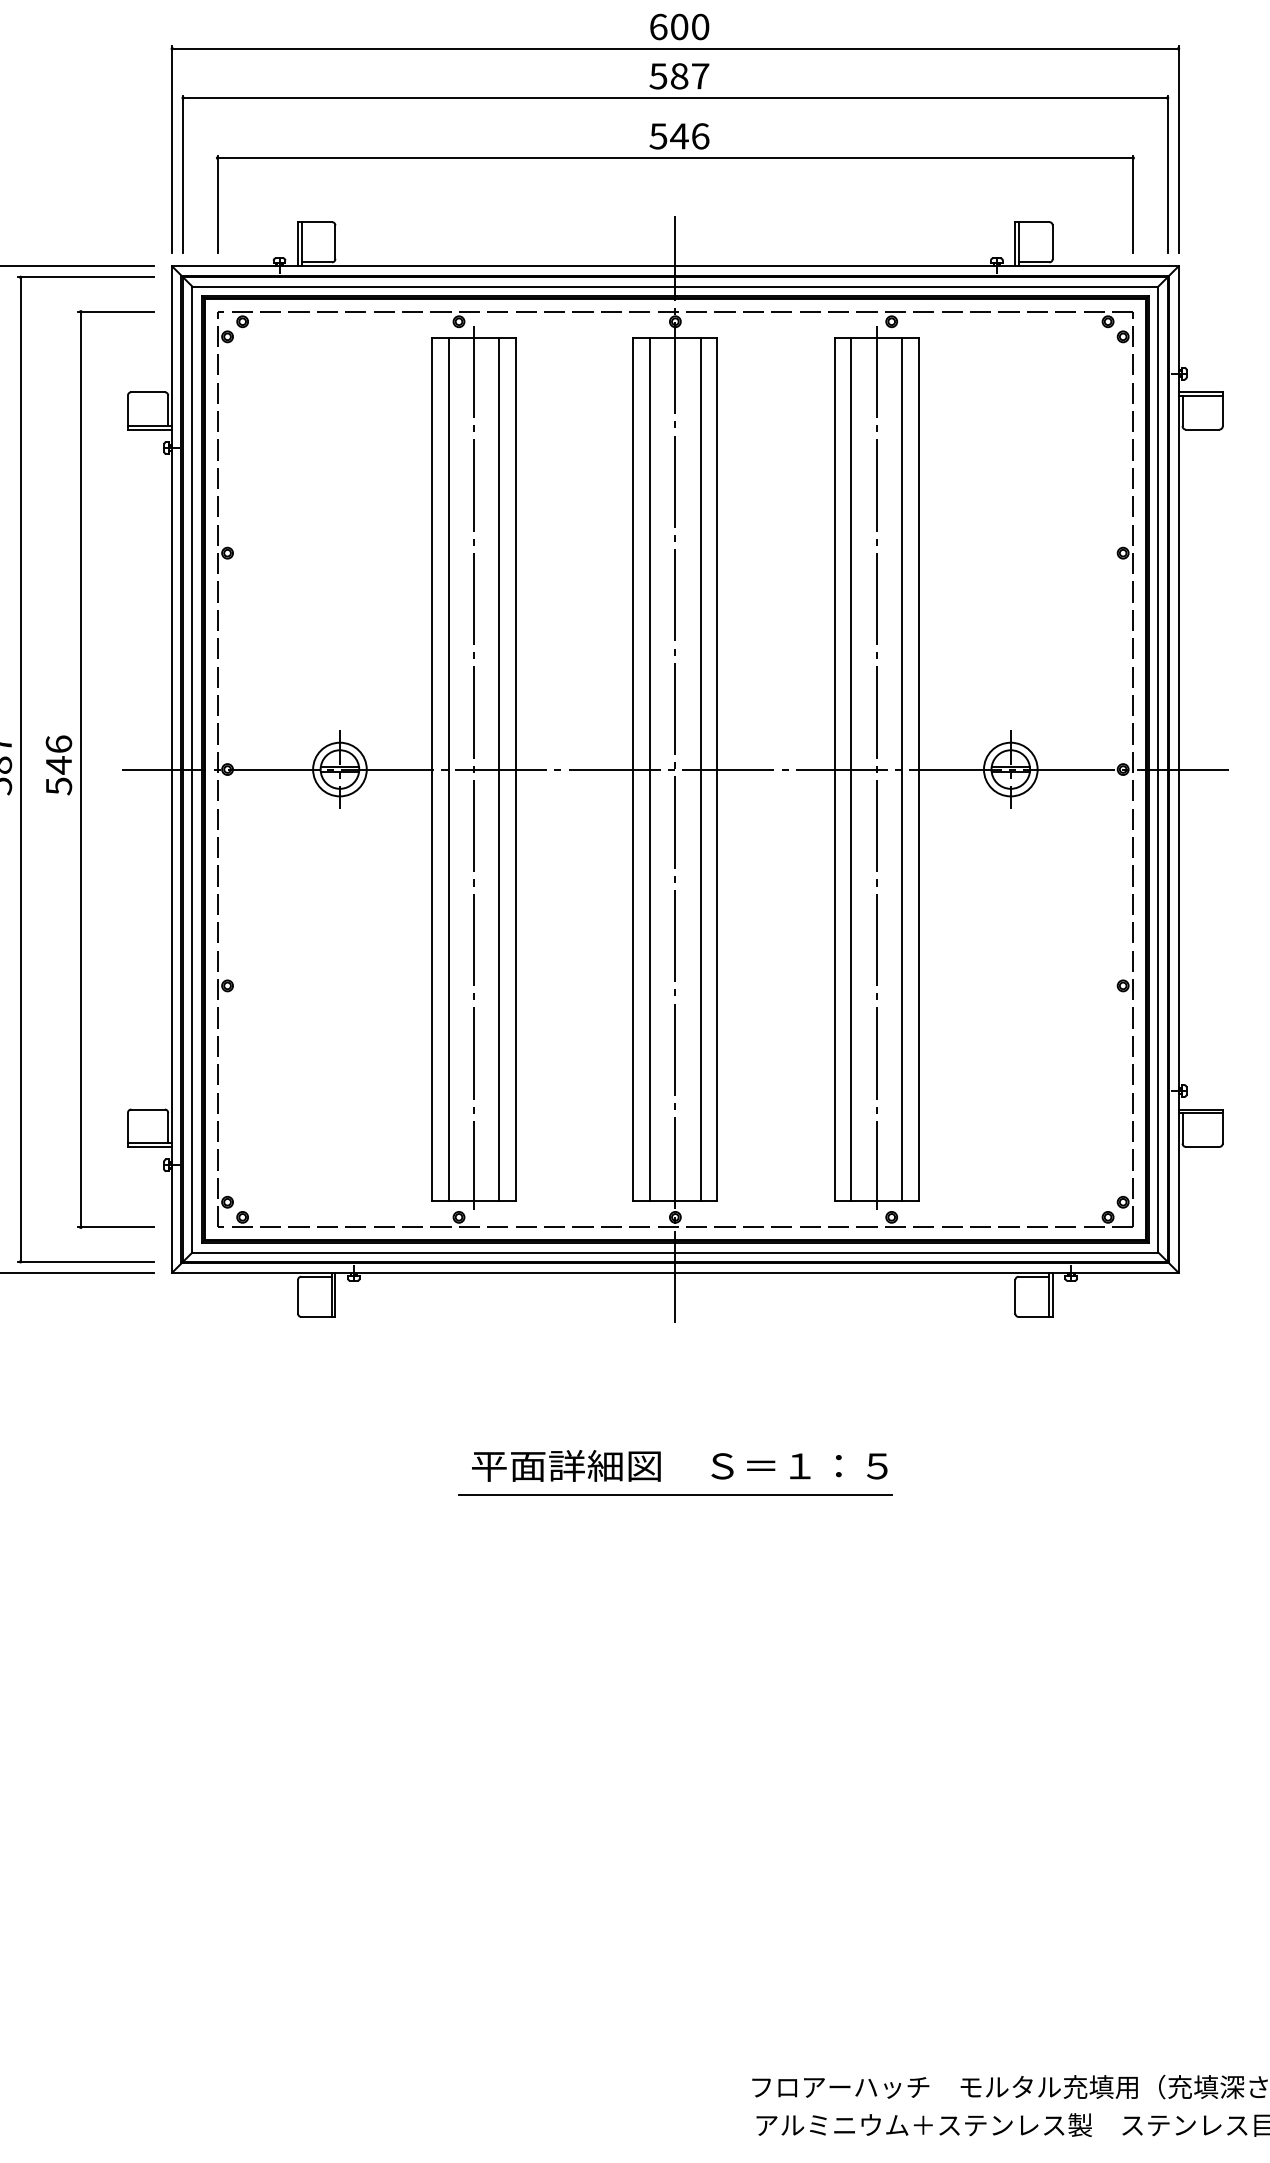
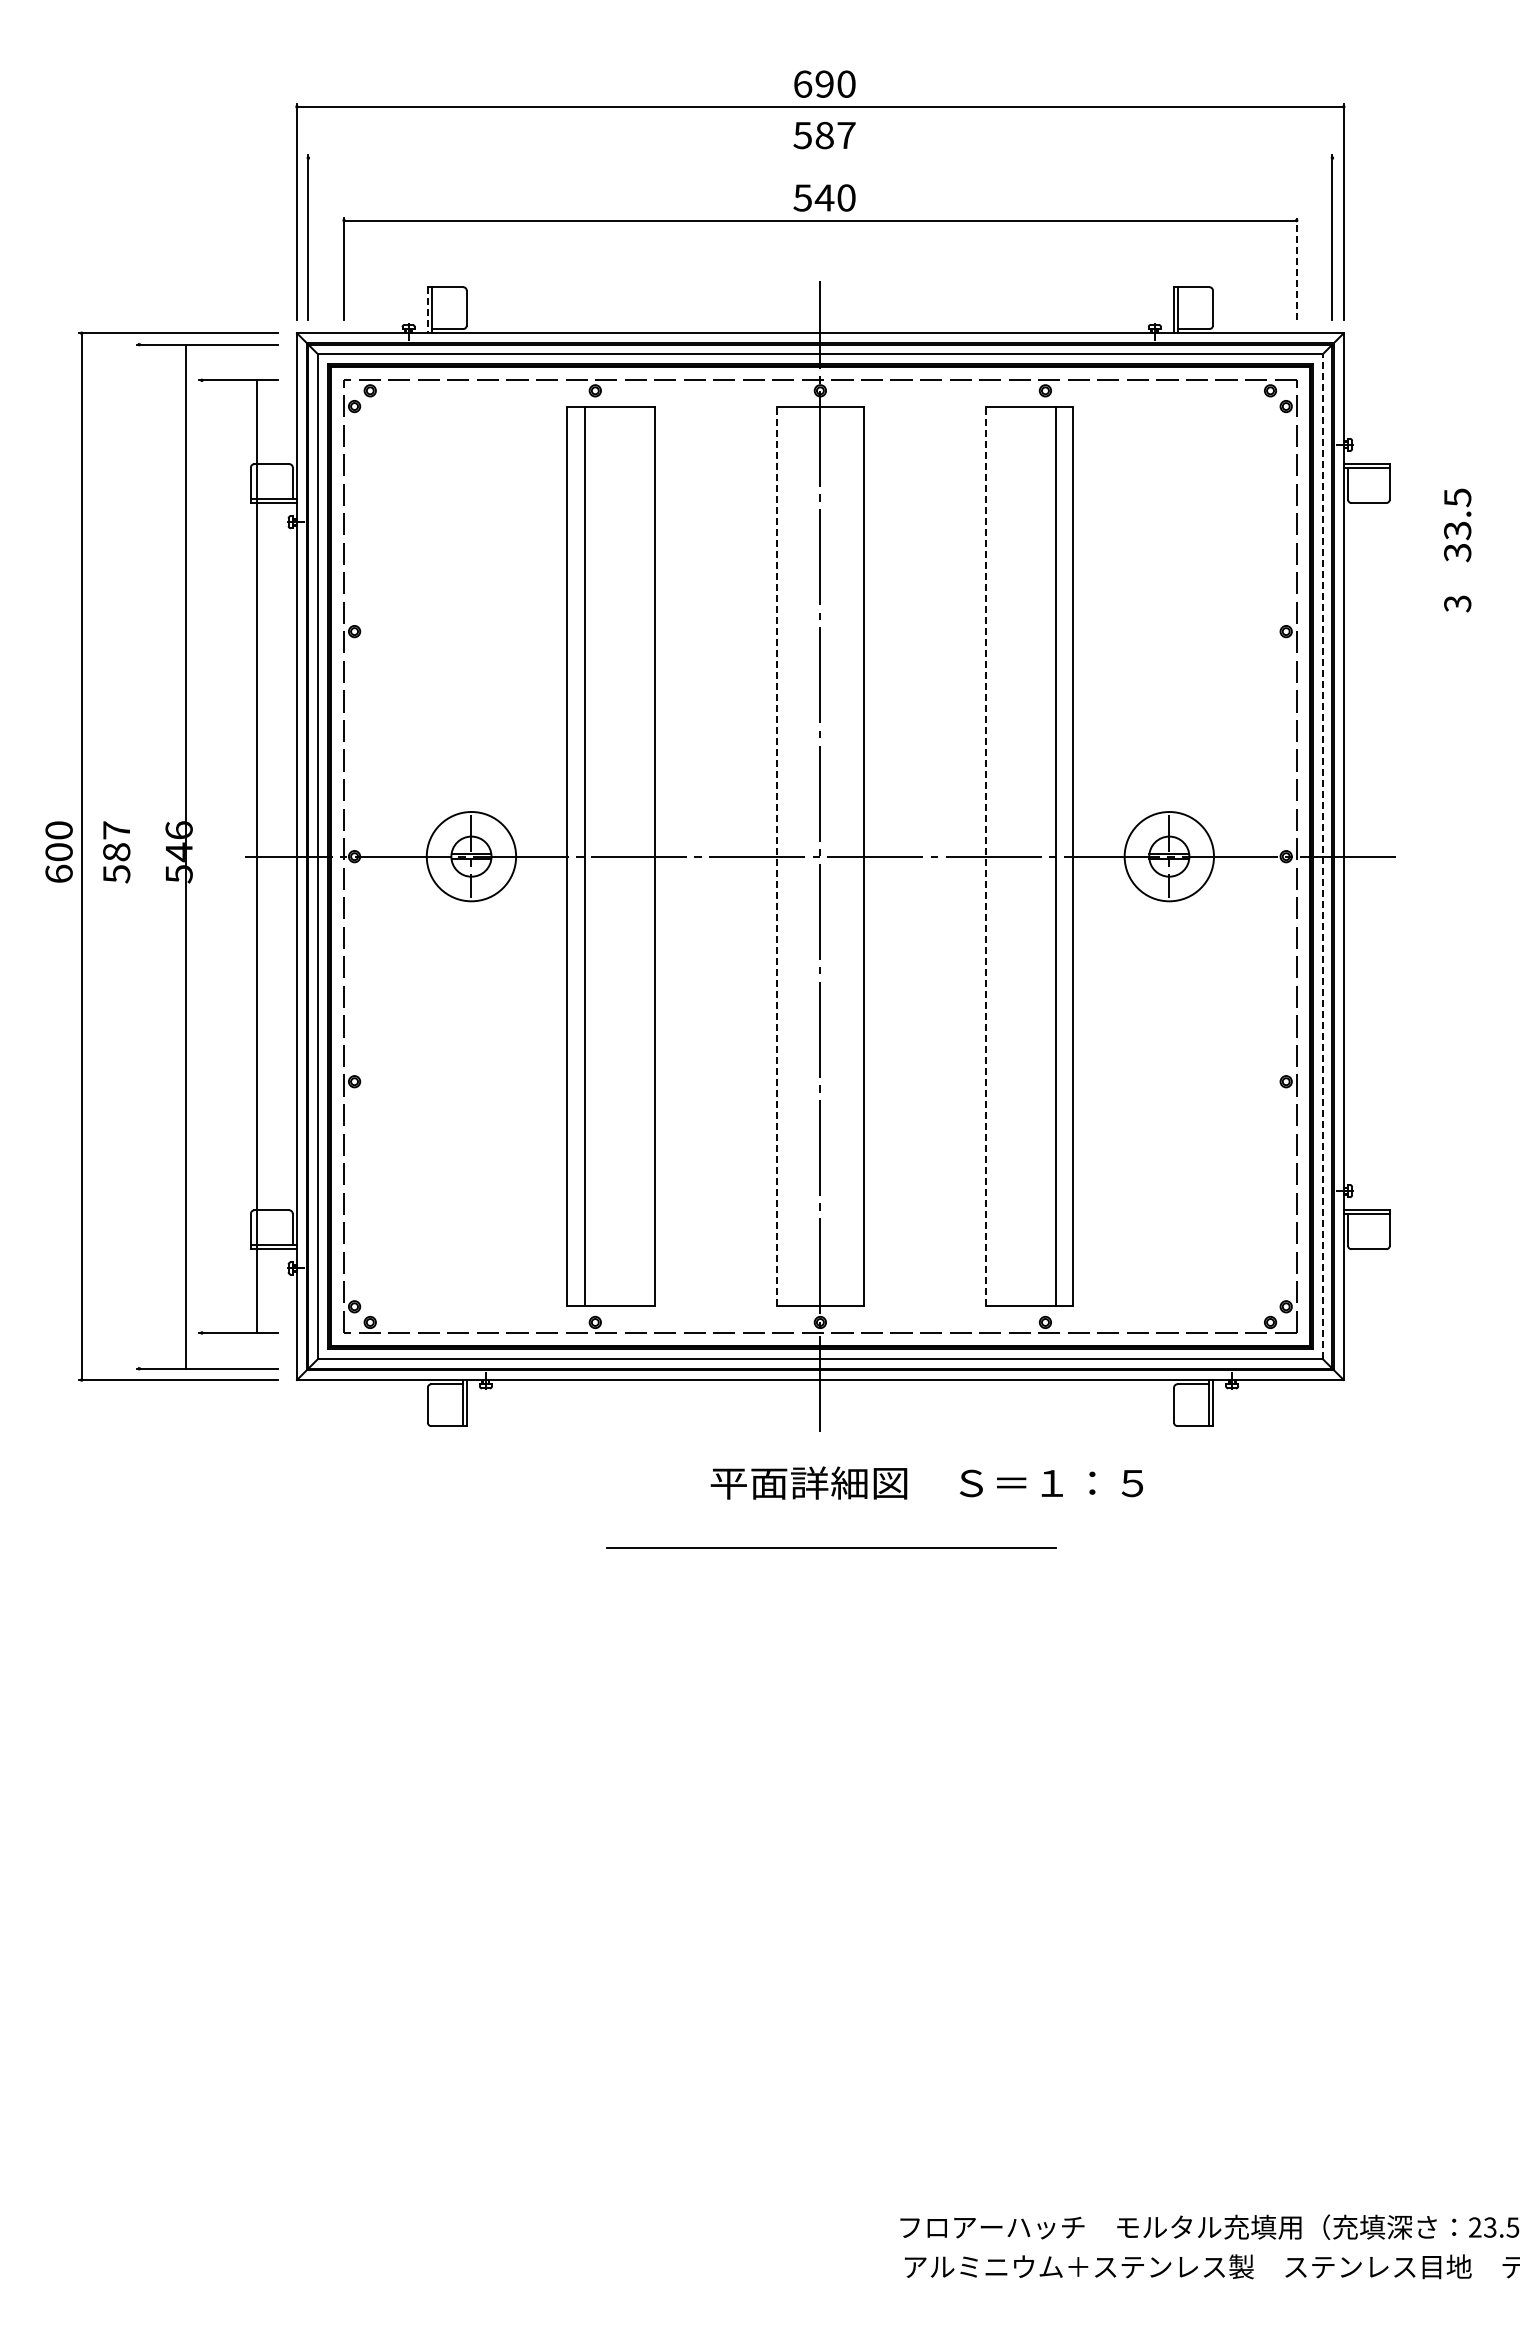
text: (679, 26) -> (824, 83), 600 -> 690
line: (675, 98) -> (820, 158), removed
text: (700, 135) -> (846, 197), 546 -> 540
line: (1133, 204) -> (1296, 268), solid -> dashed
line: (297, 244) -> (427, 310), solid -> dashed
line: (474, 767) -> (611, 854), removed
line: (876, 767) -> (1029, 854), removed
line: (20, 769) -> (186, 856), moved
line: (80, 769) -> (256, 856), moved
circle: (339, 769) -> (471, 856), size x1.6
line: (499, 769) -> (637, 856), removed
line: (633, 769) -> (776, 856), solid -> dashed
line: (650, 769) -> (794, 856), removed
line: (700, 769) -> (846, 856), removed
line: (835, 769) -> (986, 856), solid -> dashed
line: (851, 769) -> (1003, 856), removed
circle: (1010, 769) -> (1169, 856), size x1.6
line: (1158, 769) -> (1322, 856), solid -> dashed
text: (679, 1465) -> (926, 1482), moved
line: (675, 1494) -> (831, 1547), moved

